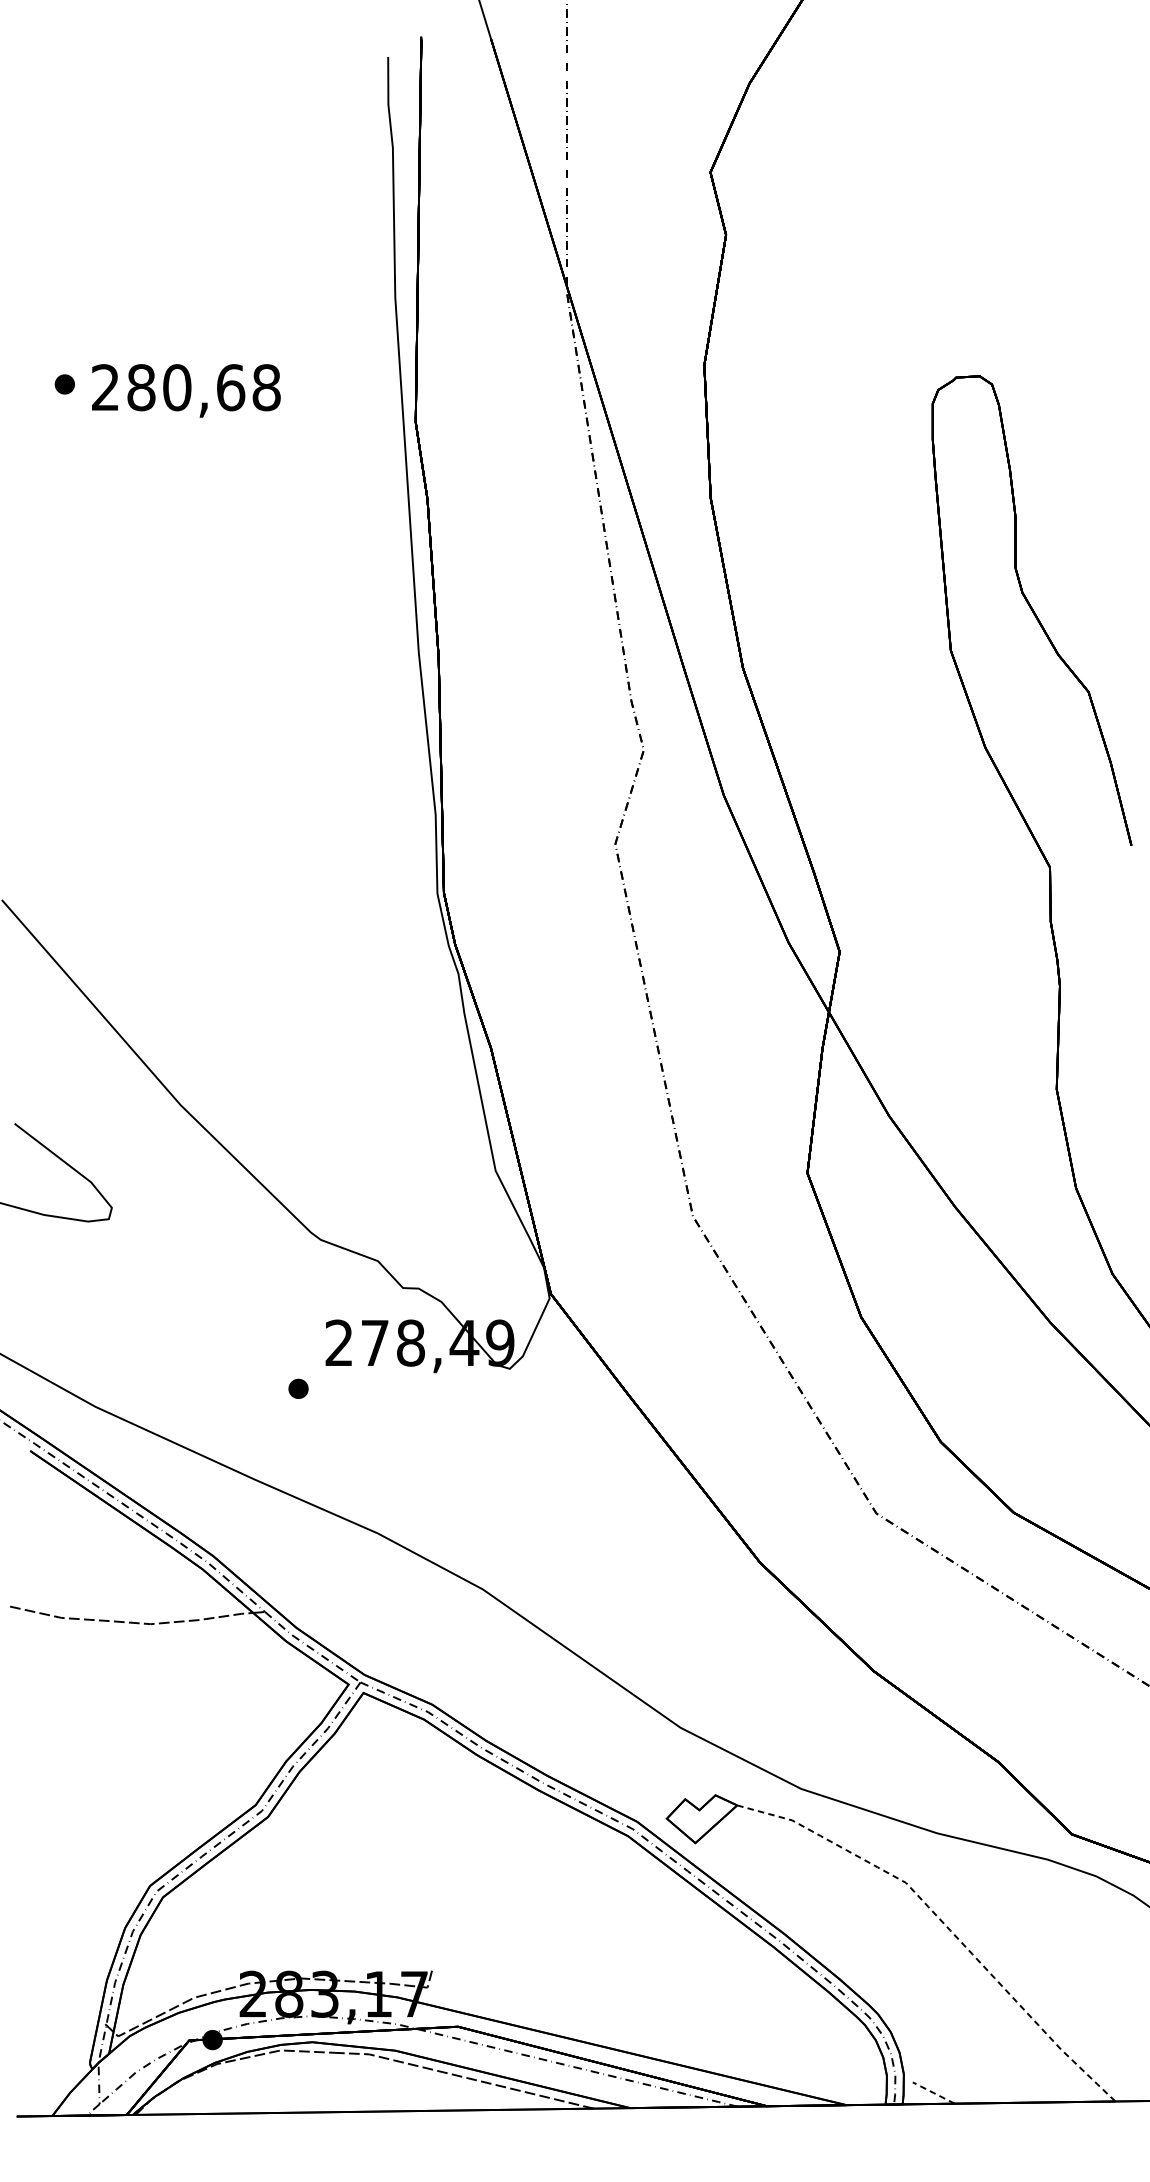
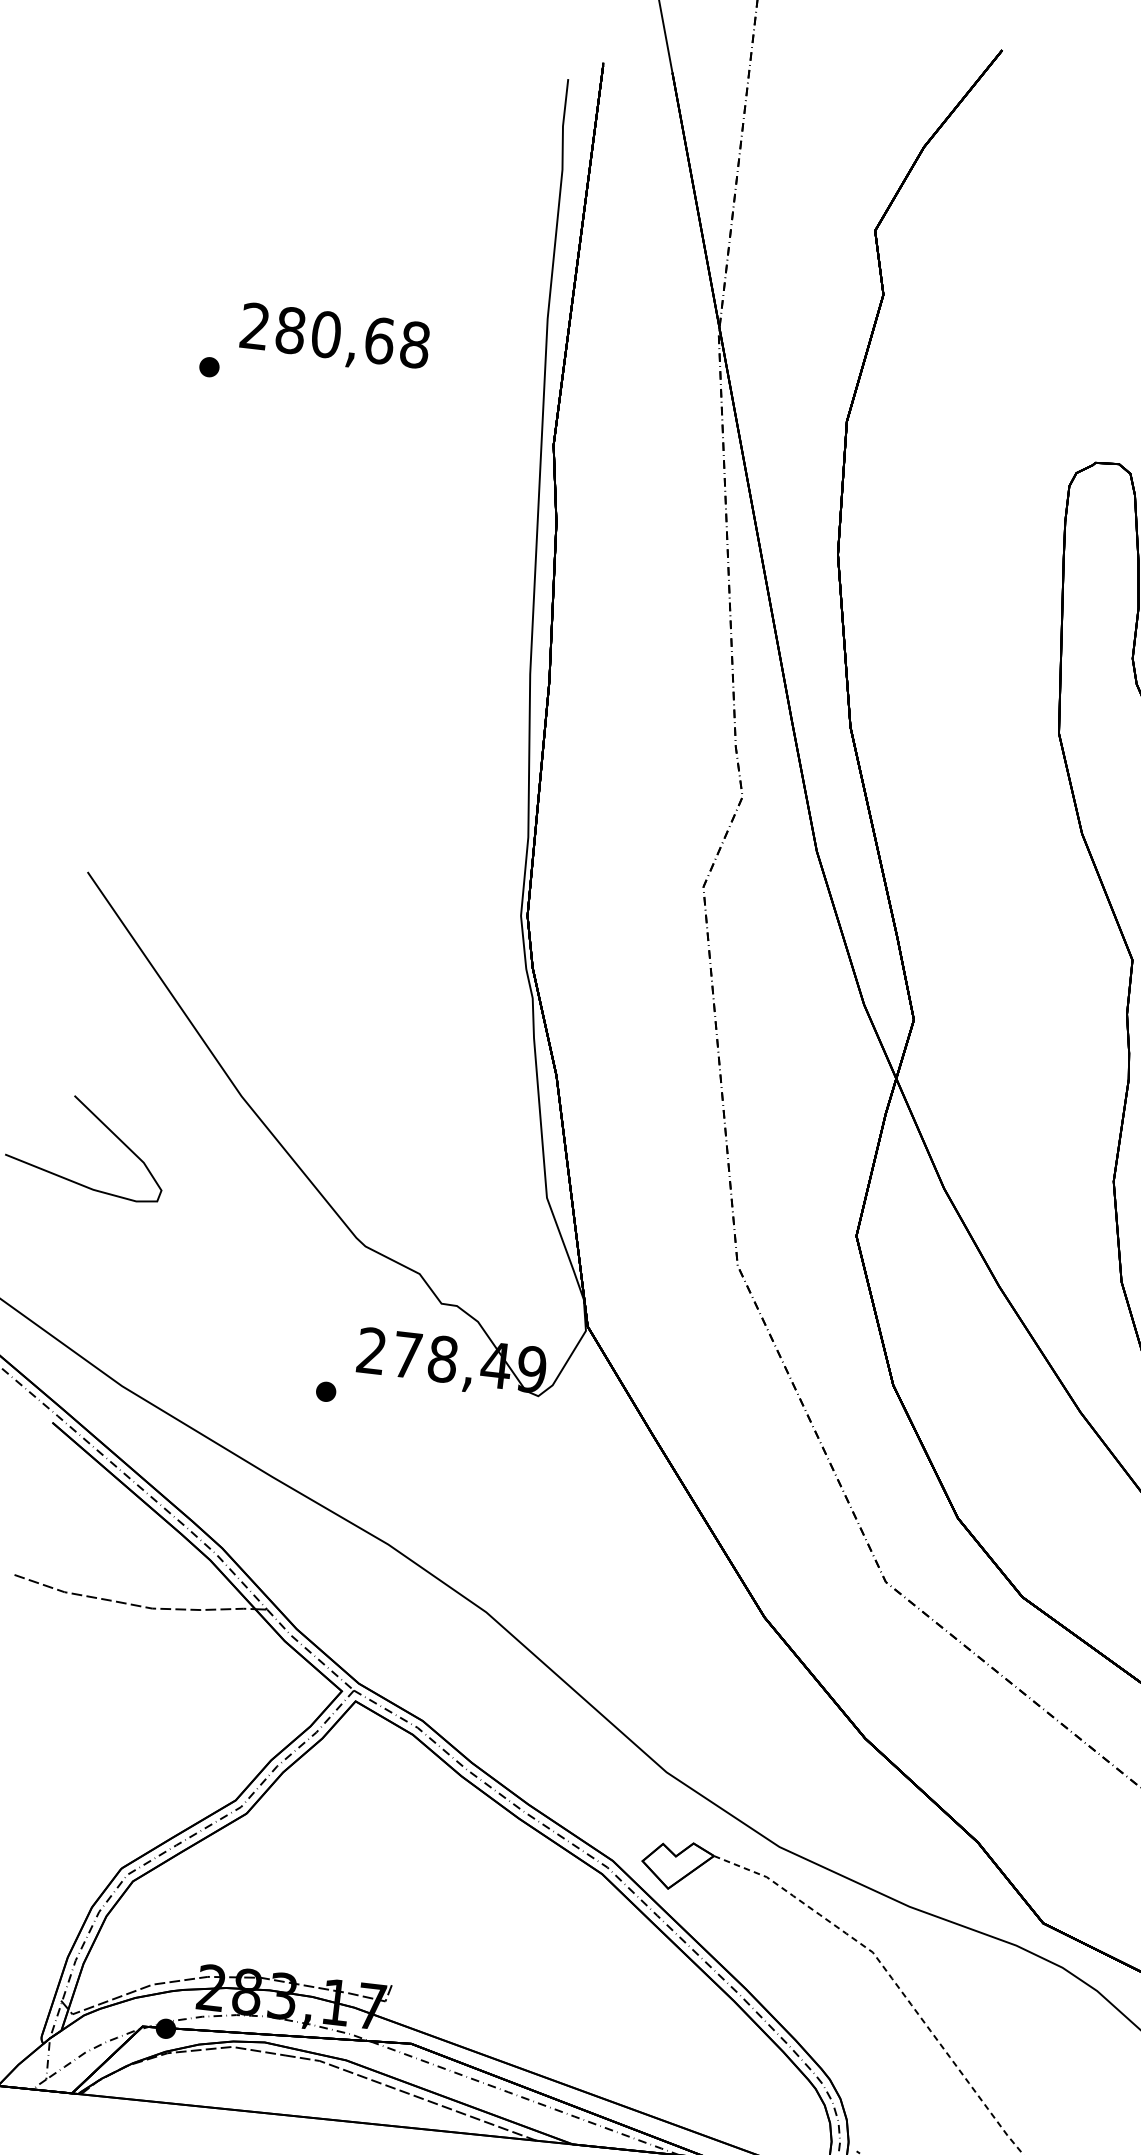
text: (186, 390) -> (335, 338), moved

